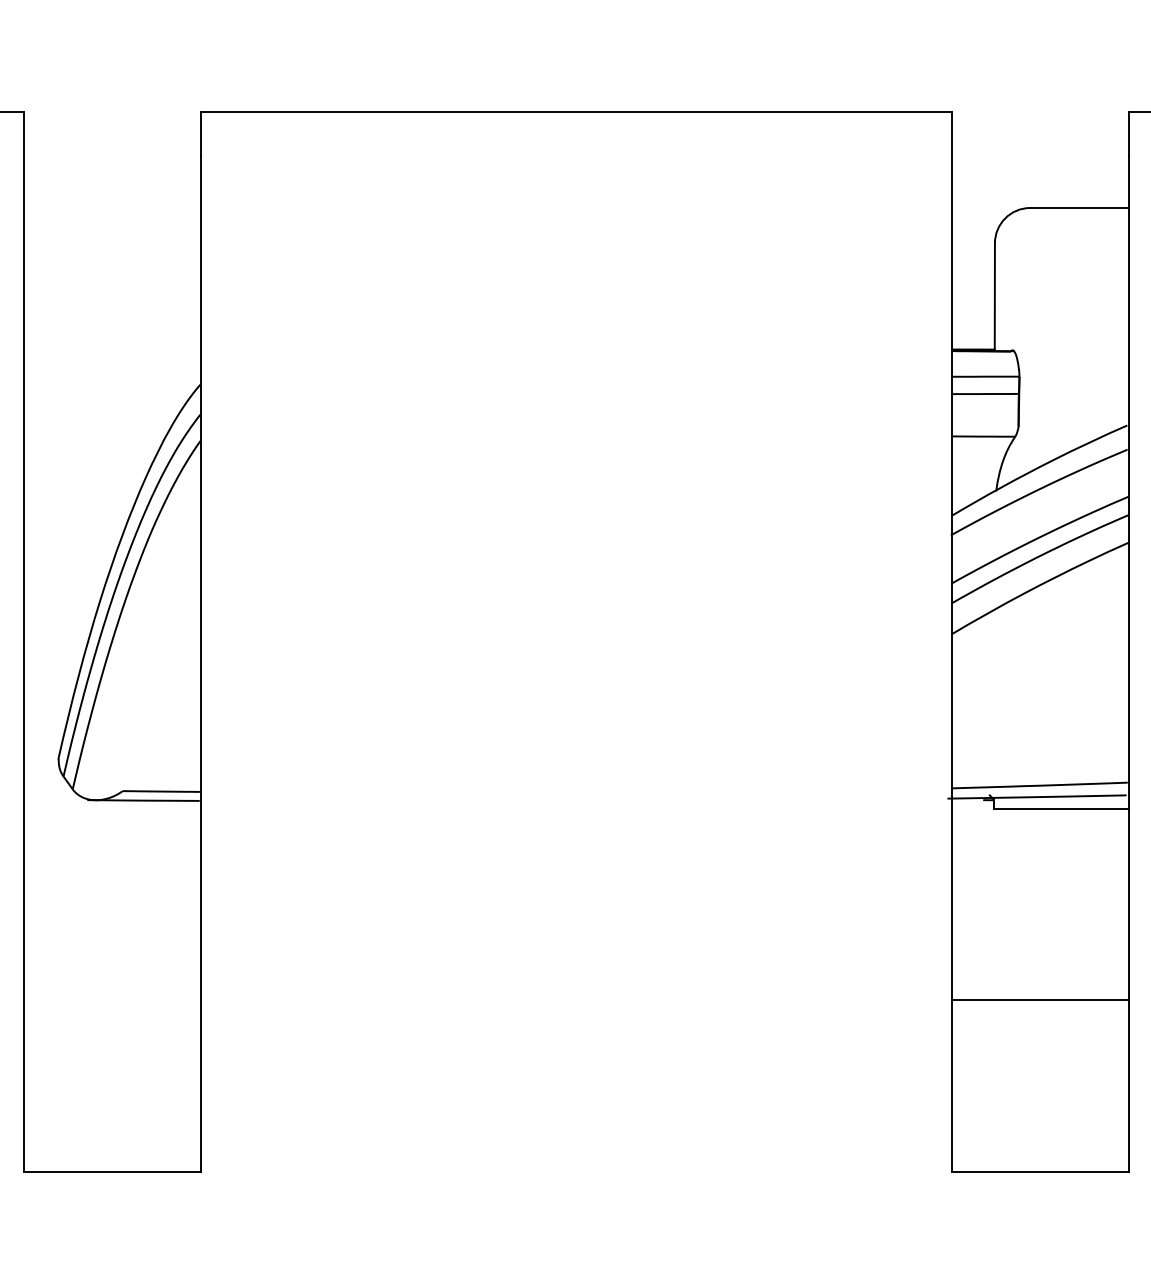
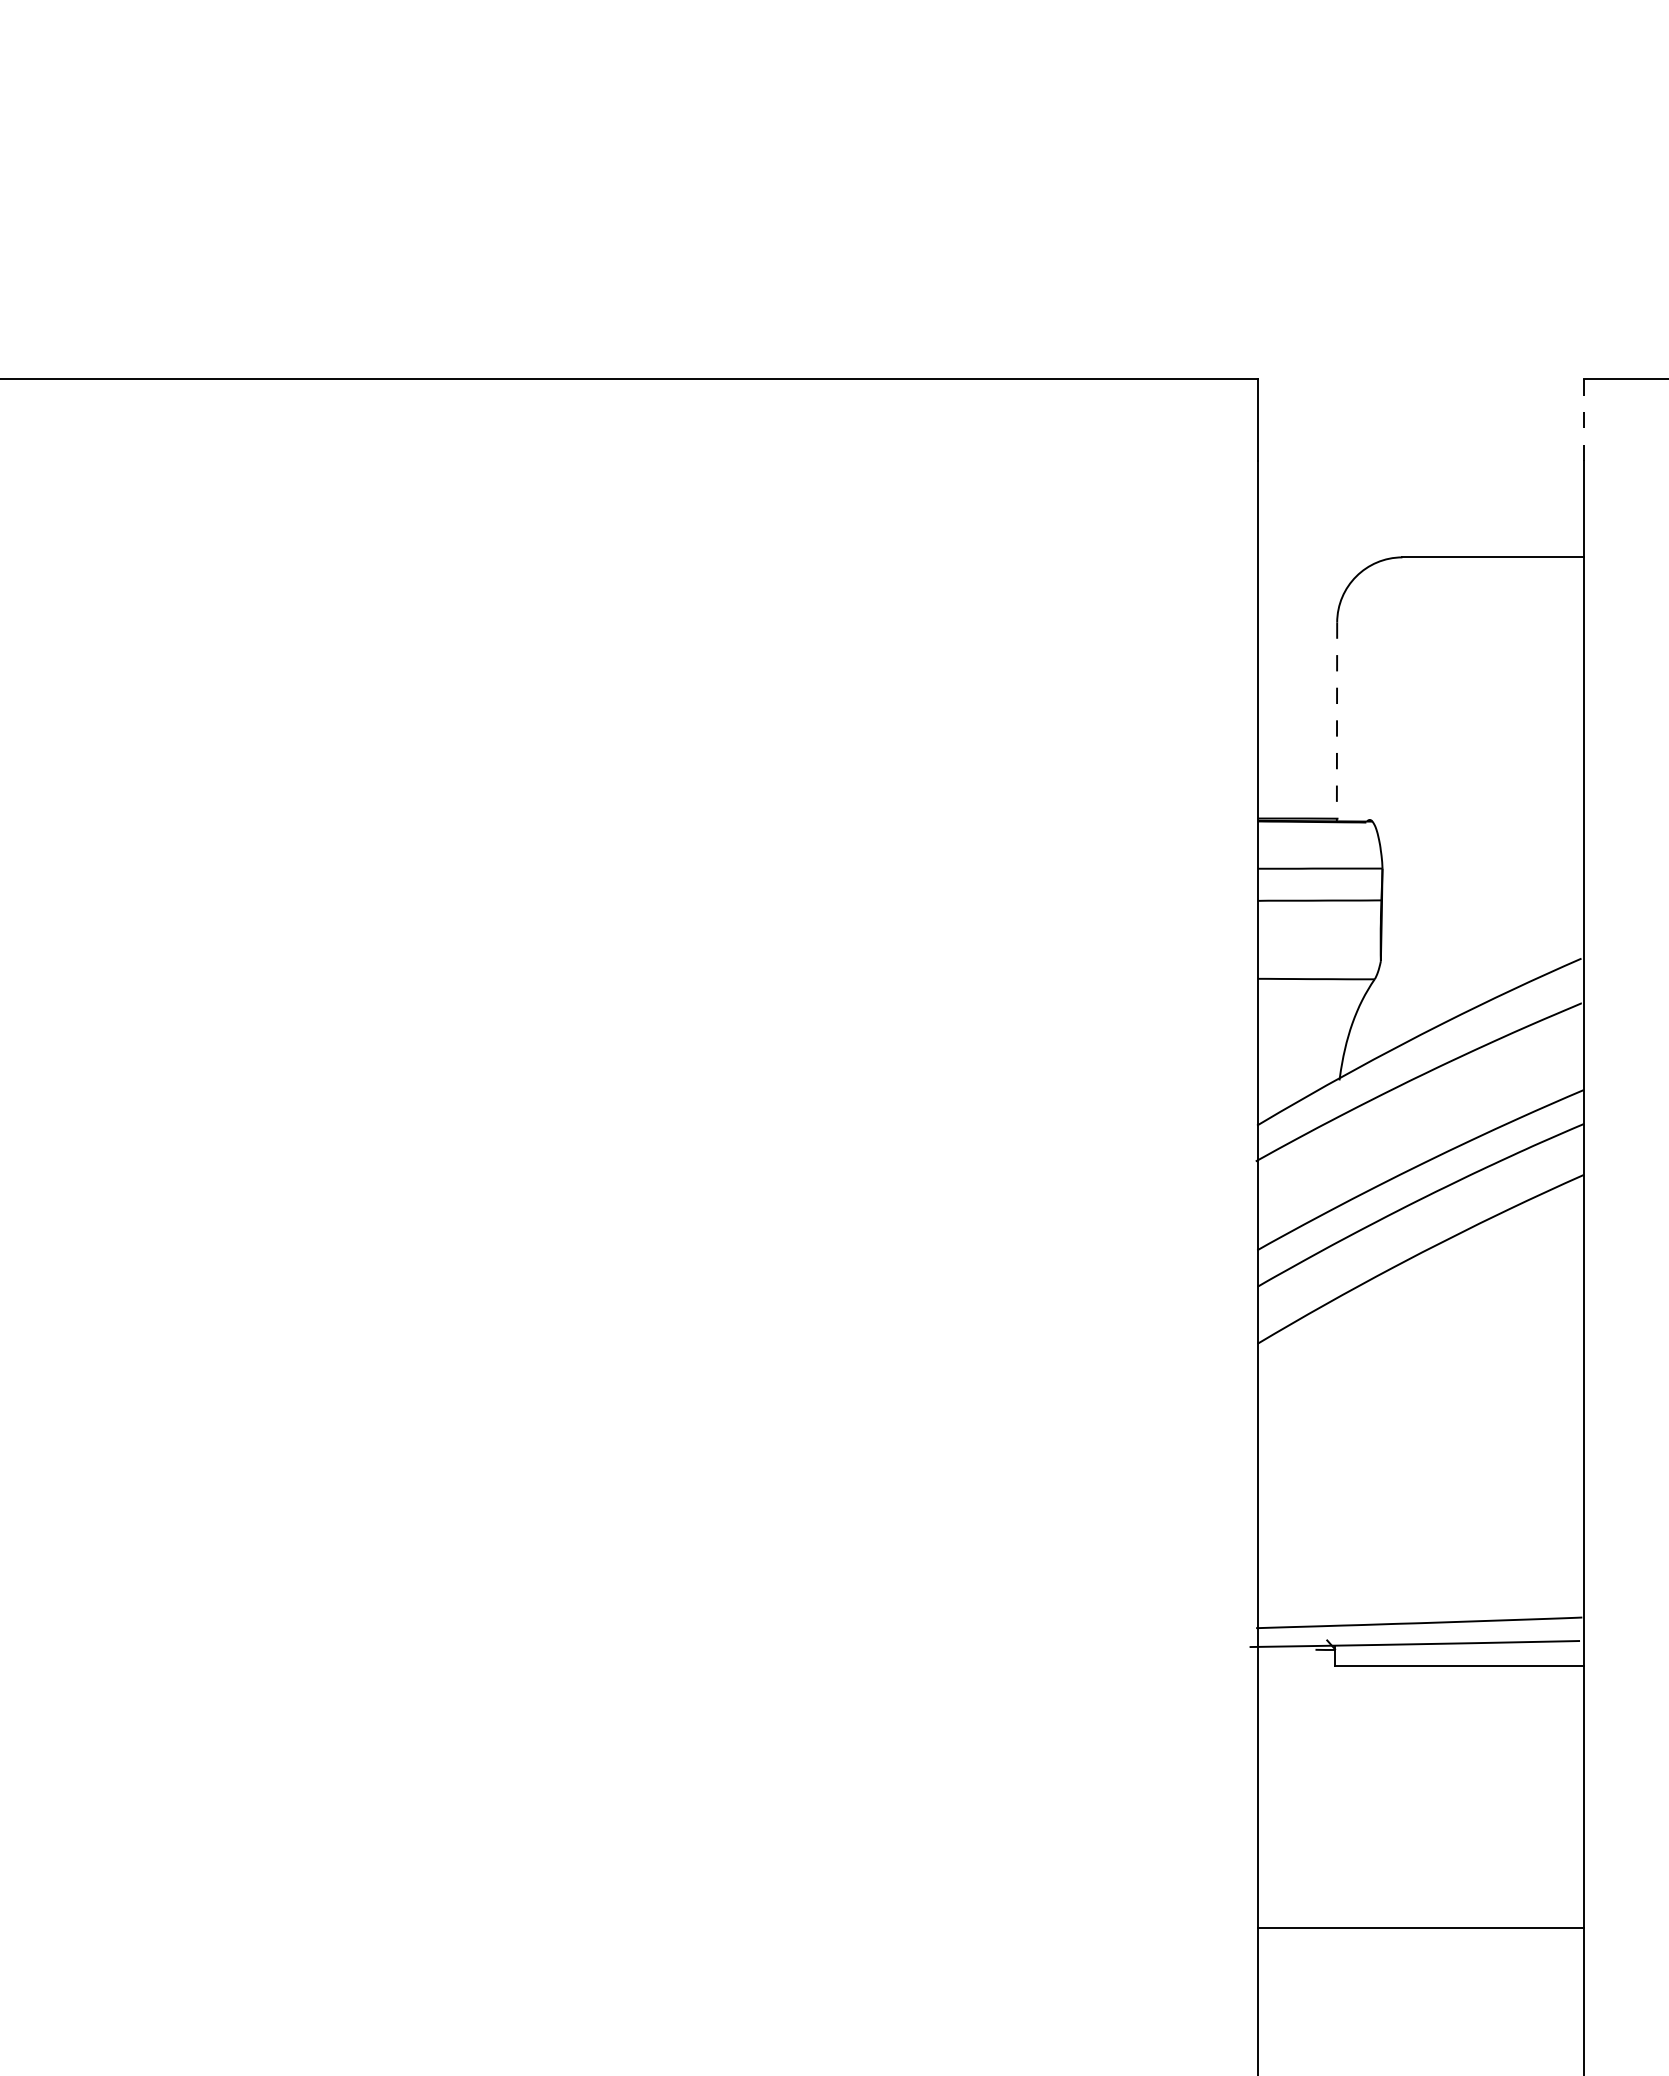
line: (1128, 133) -> (1583, 419), solid -> dashed
line: (994, 297) -> (1336, 722), solid -> dashed
line: (1039, 1000) -> (1419, 1929), moved

